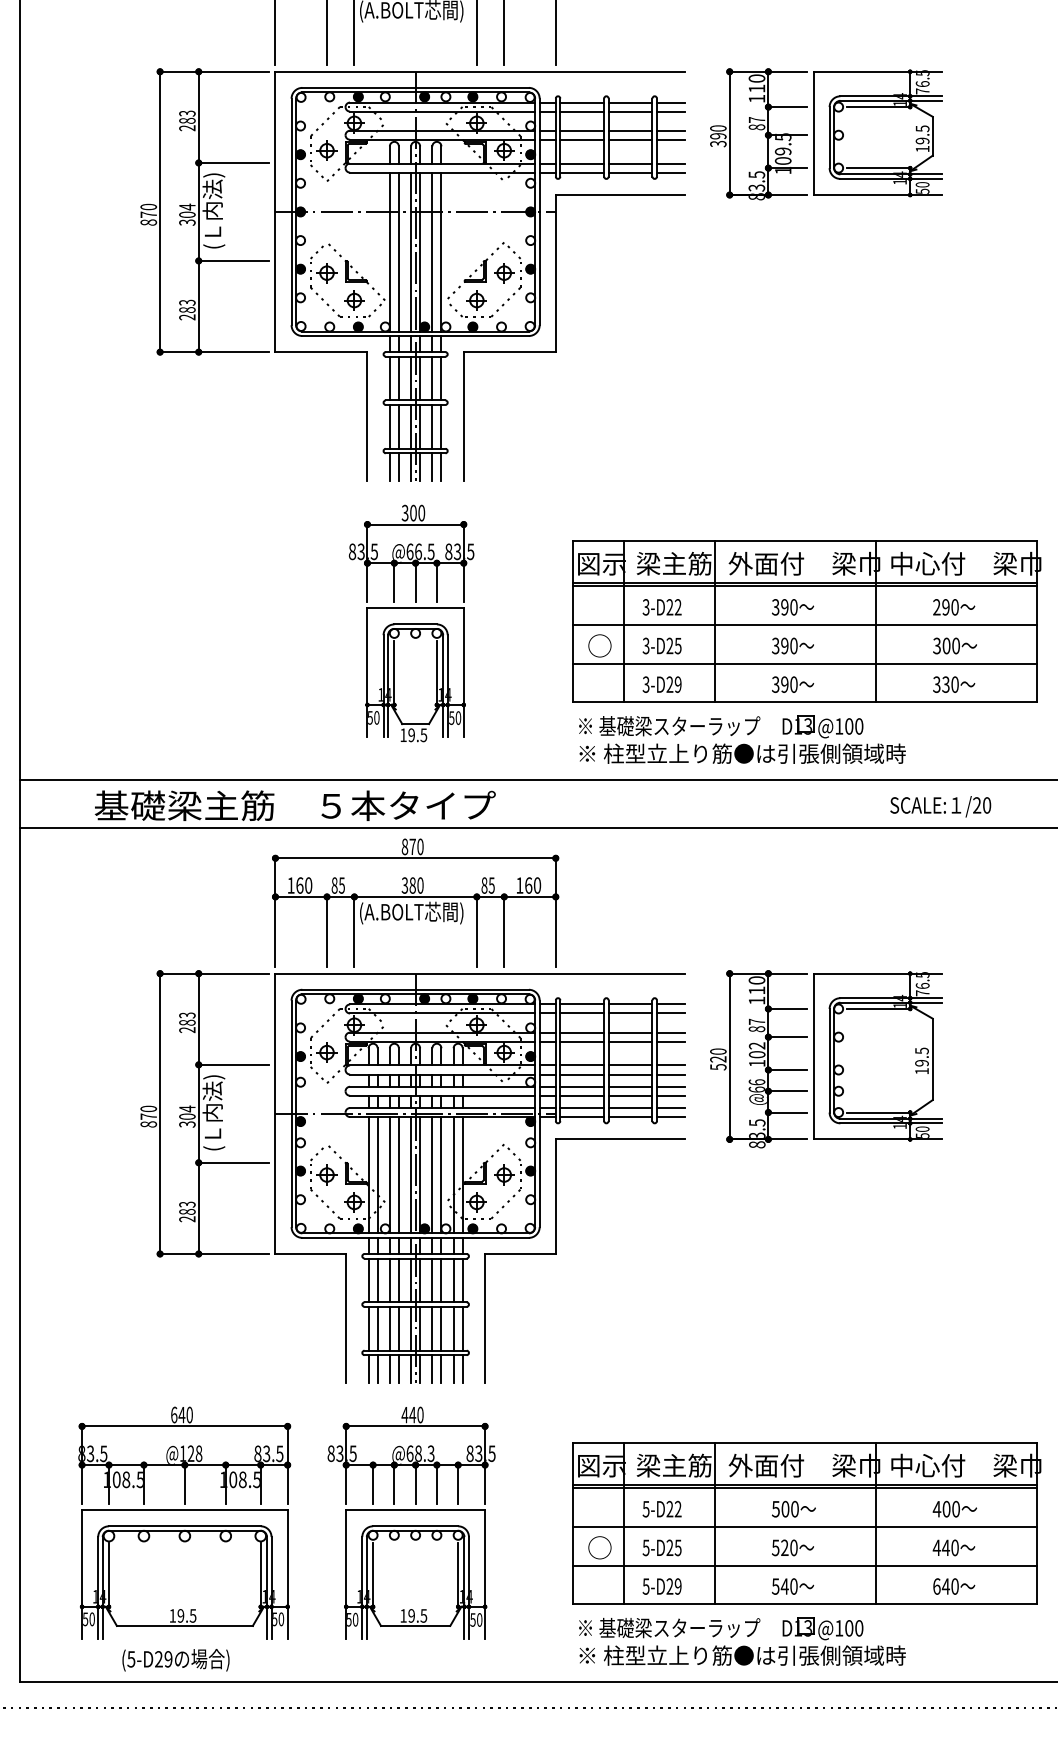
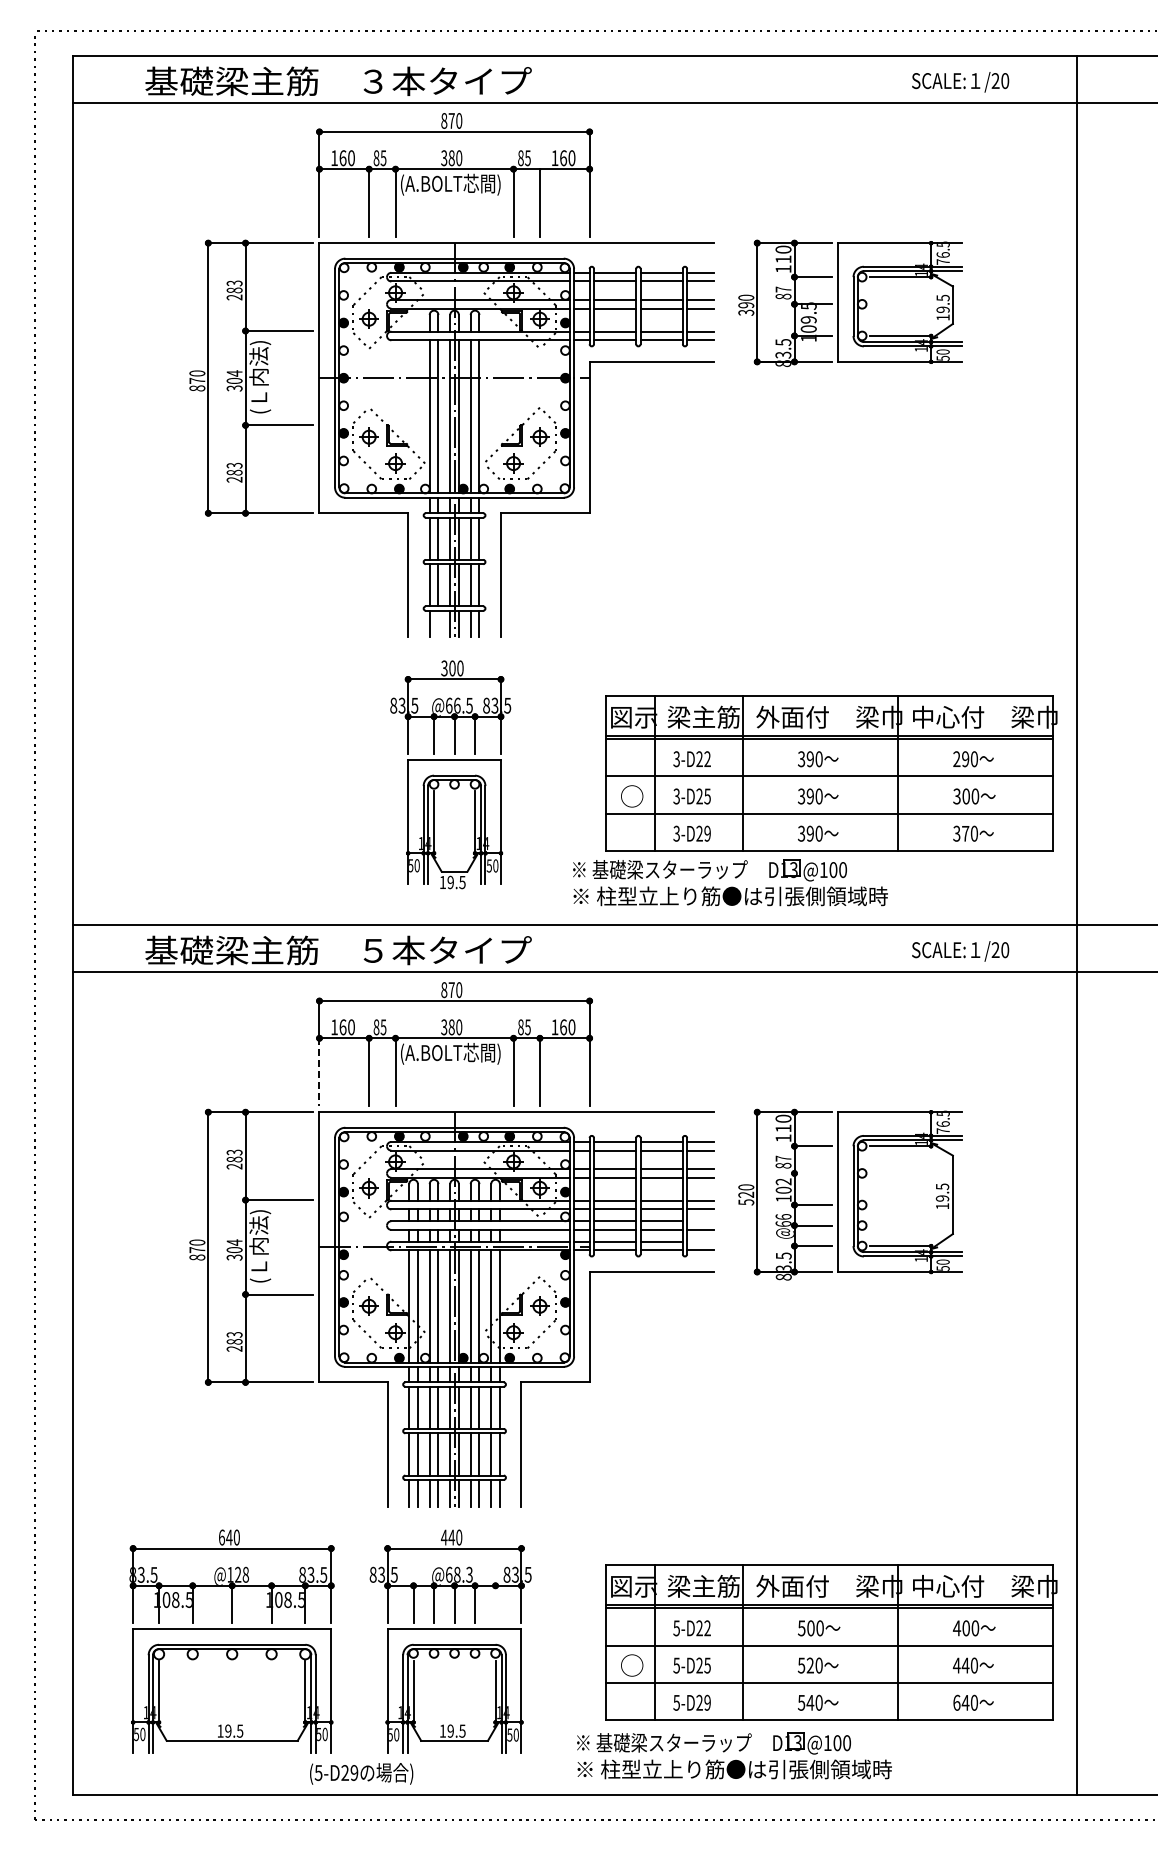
line: (398, 466) -> (438, 623), removed
text: (945, 684) -> (965, 833), 330 -> 370
part: (742, 739) -> (730, 882), moved
line: (275, 932) -> (319, 1072), solid -> dashed
line: (787, 1037) -> (812, 1173), removed
line: (670, 1087) -> (700, 1221), removed
line: (670, 1107) -> (700, 1241), removed
line: (458, 1484) -> (495, 1604), removed
part: (742, 1641) -> (734, 1755), moved
text: (175, 1659) -> (361, 1773), moved

